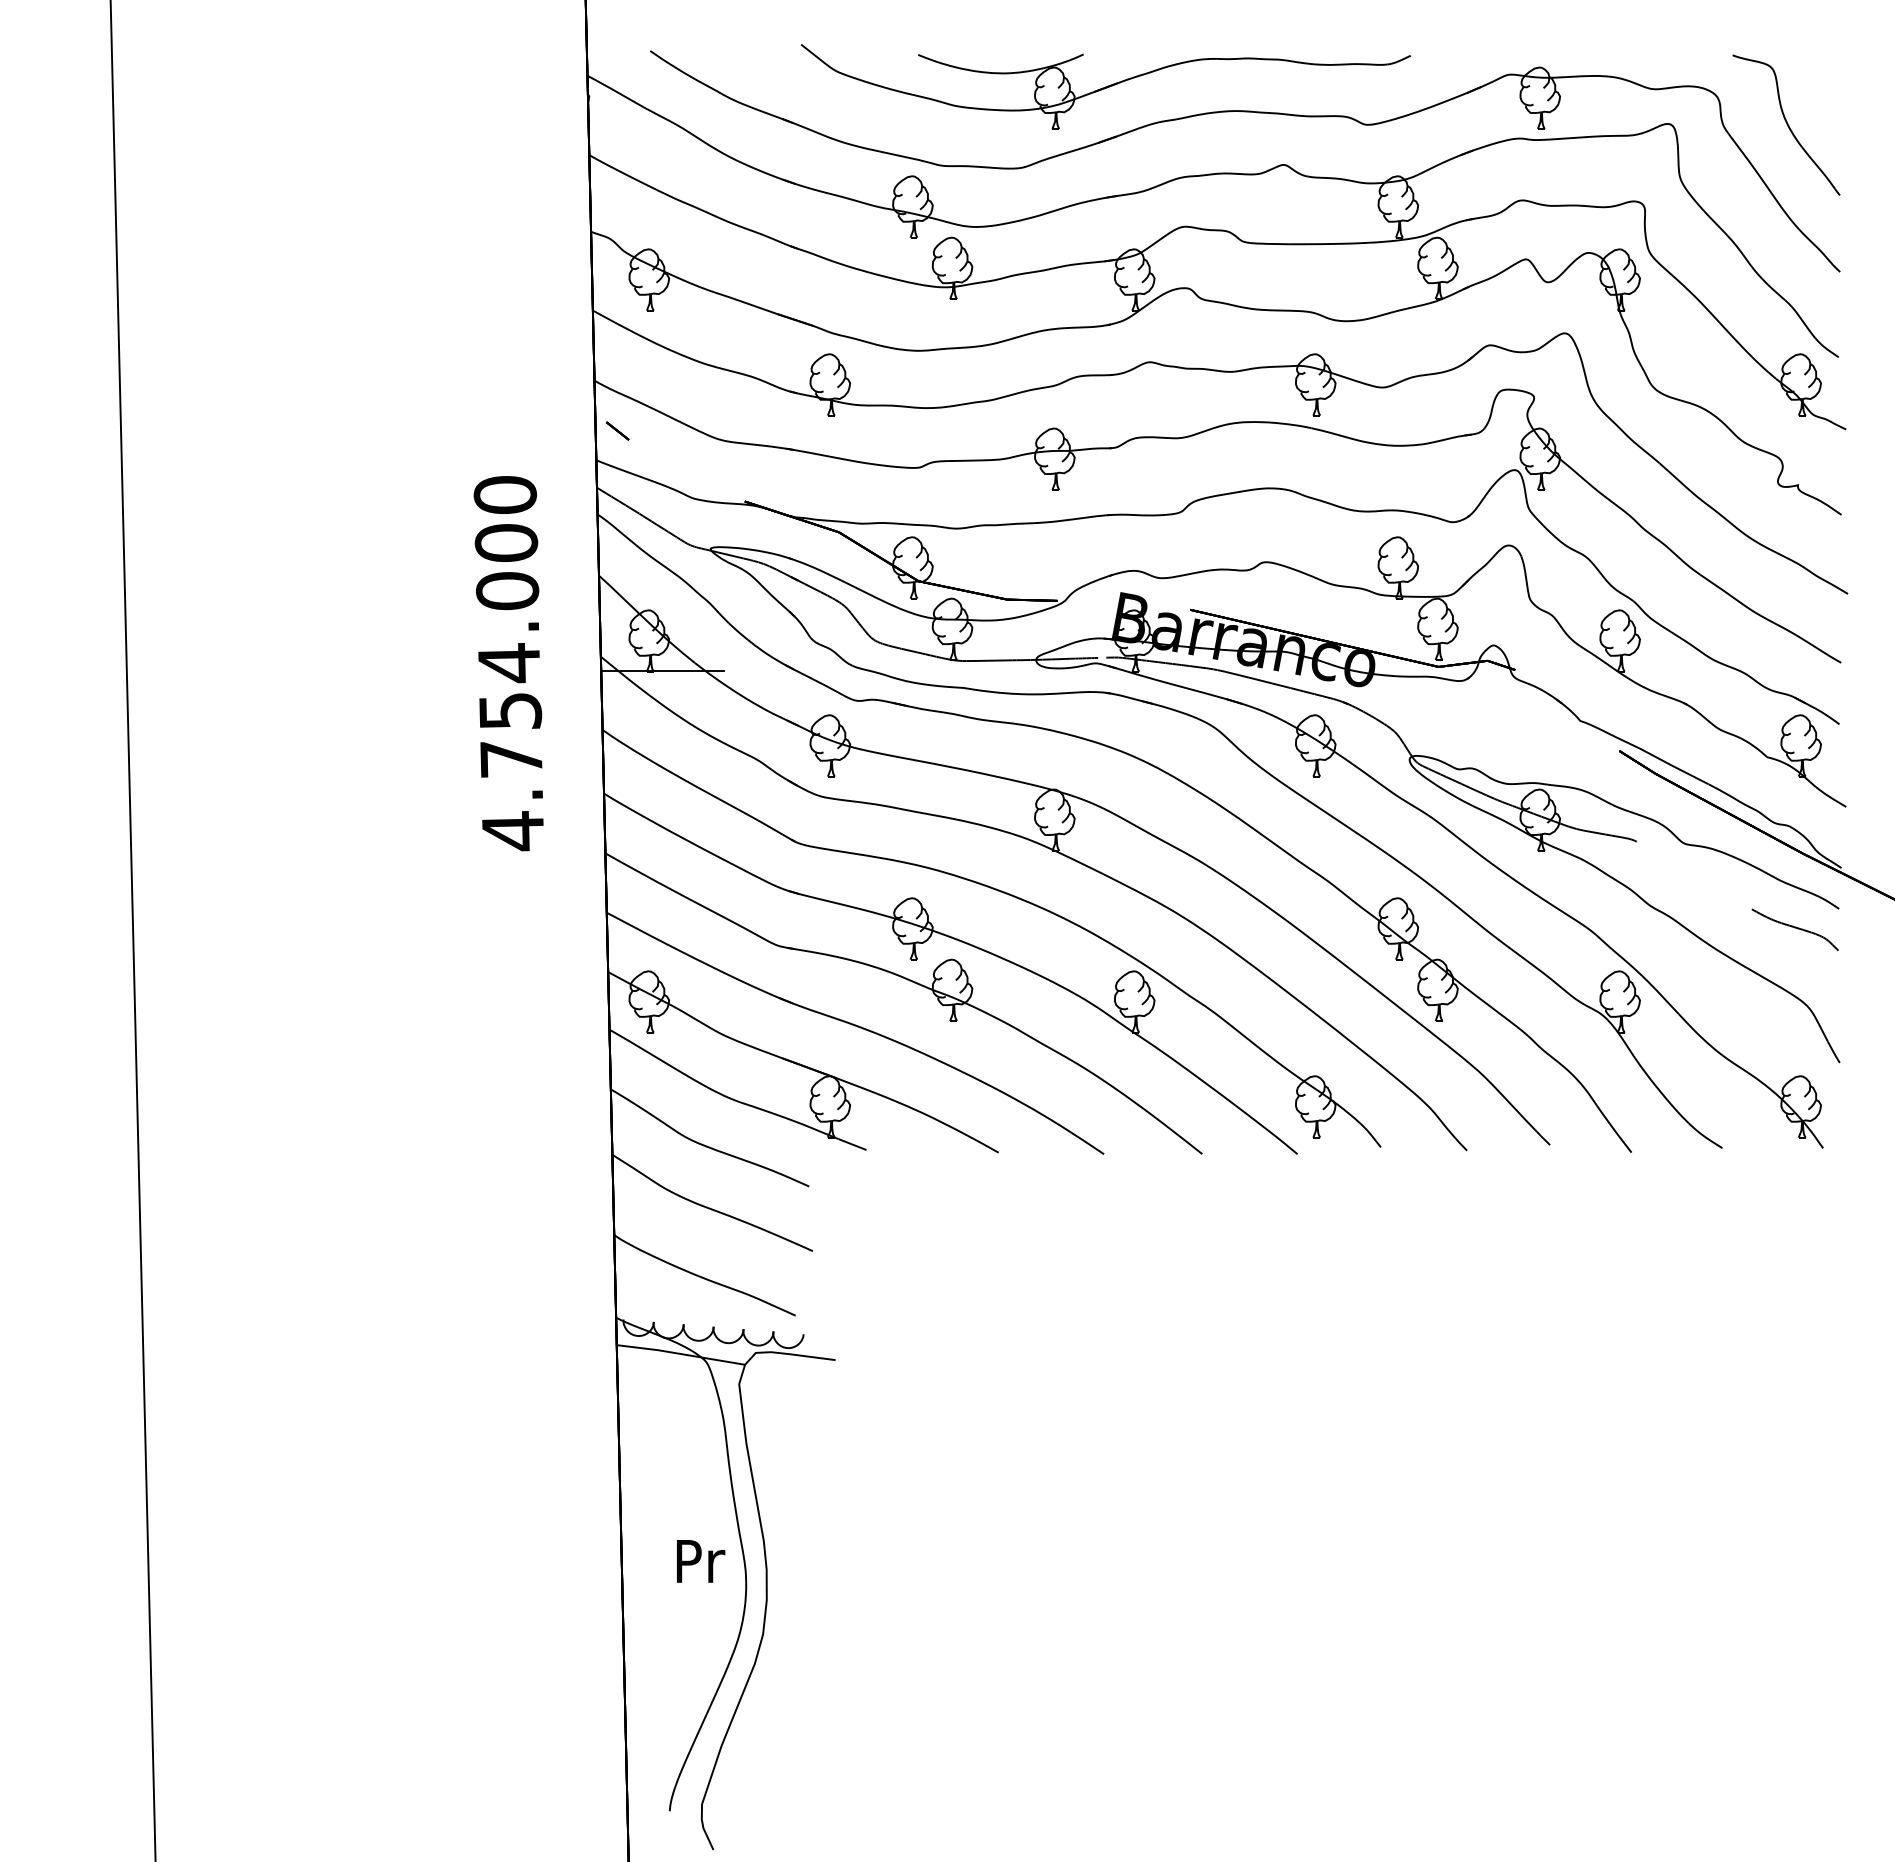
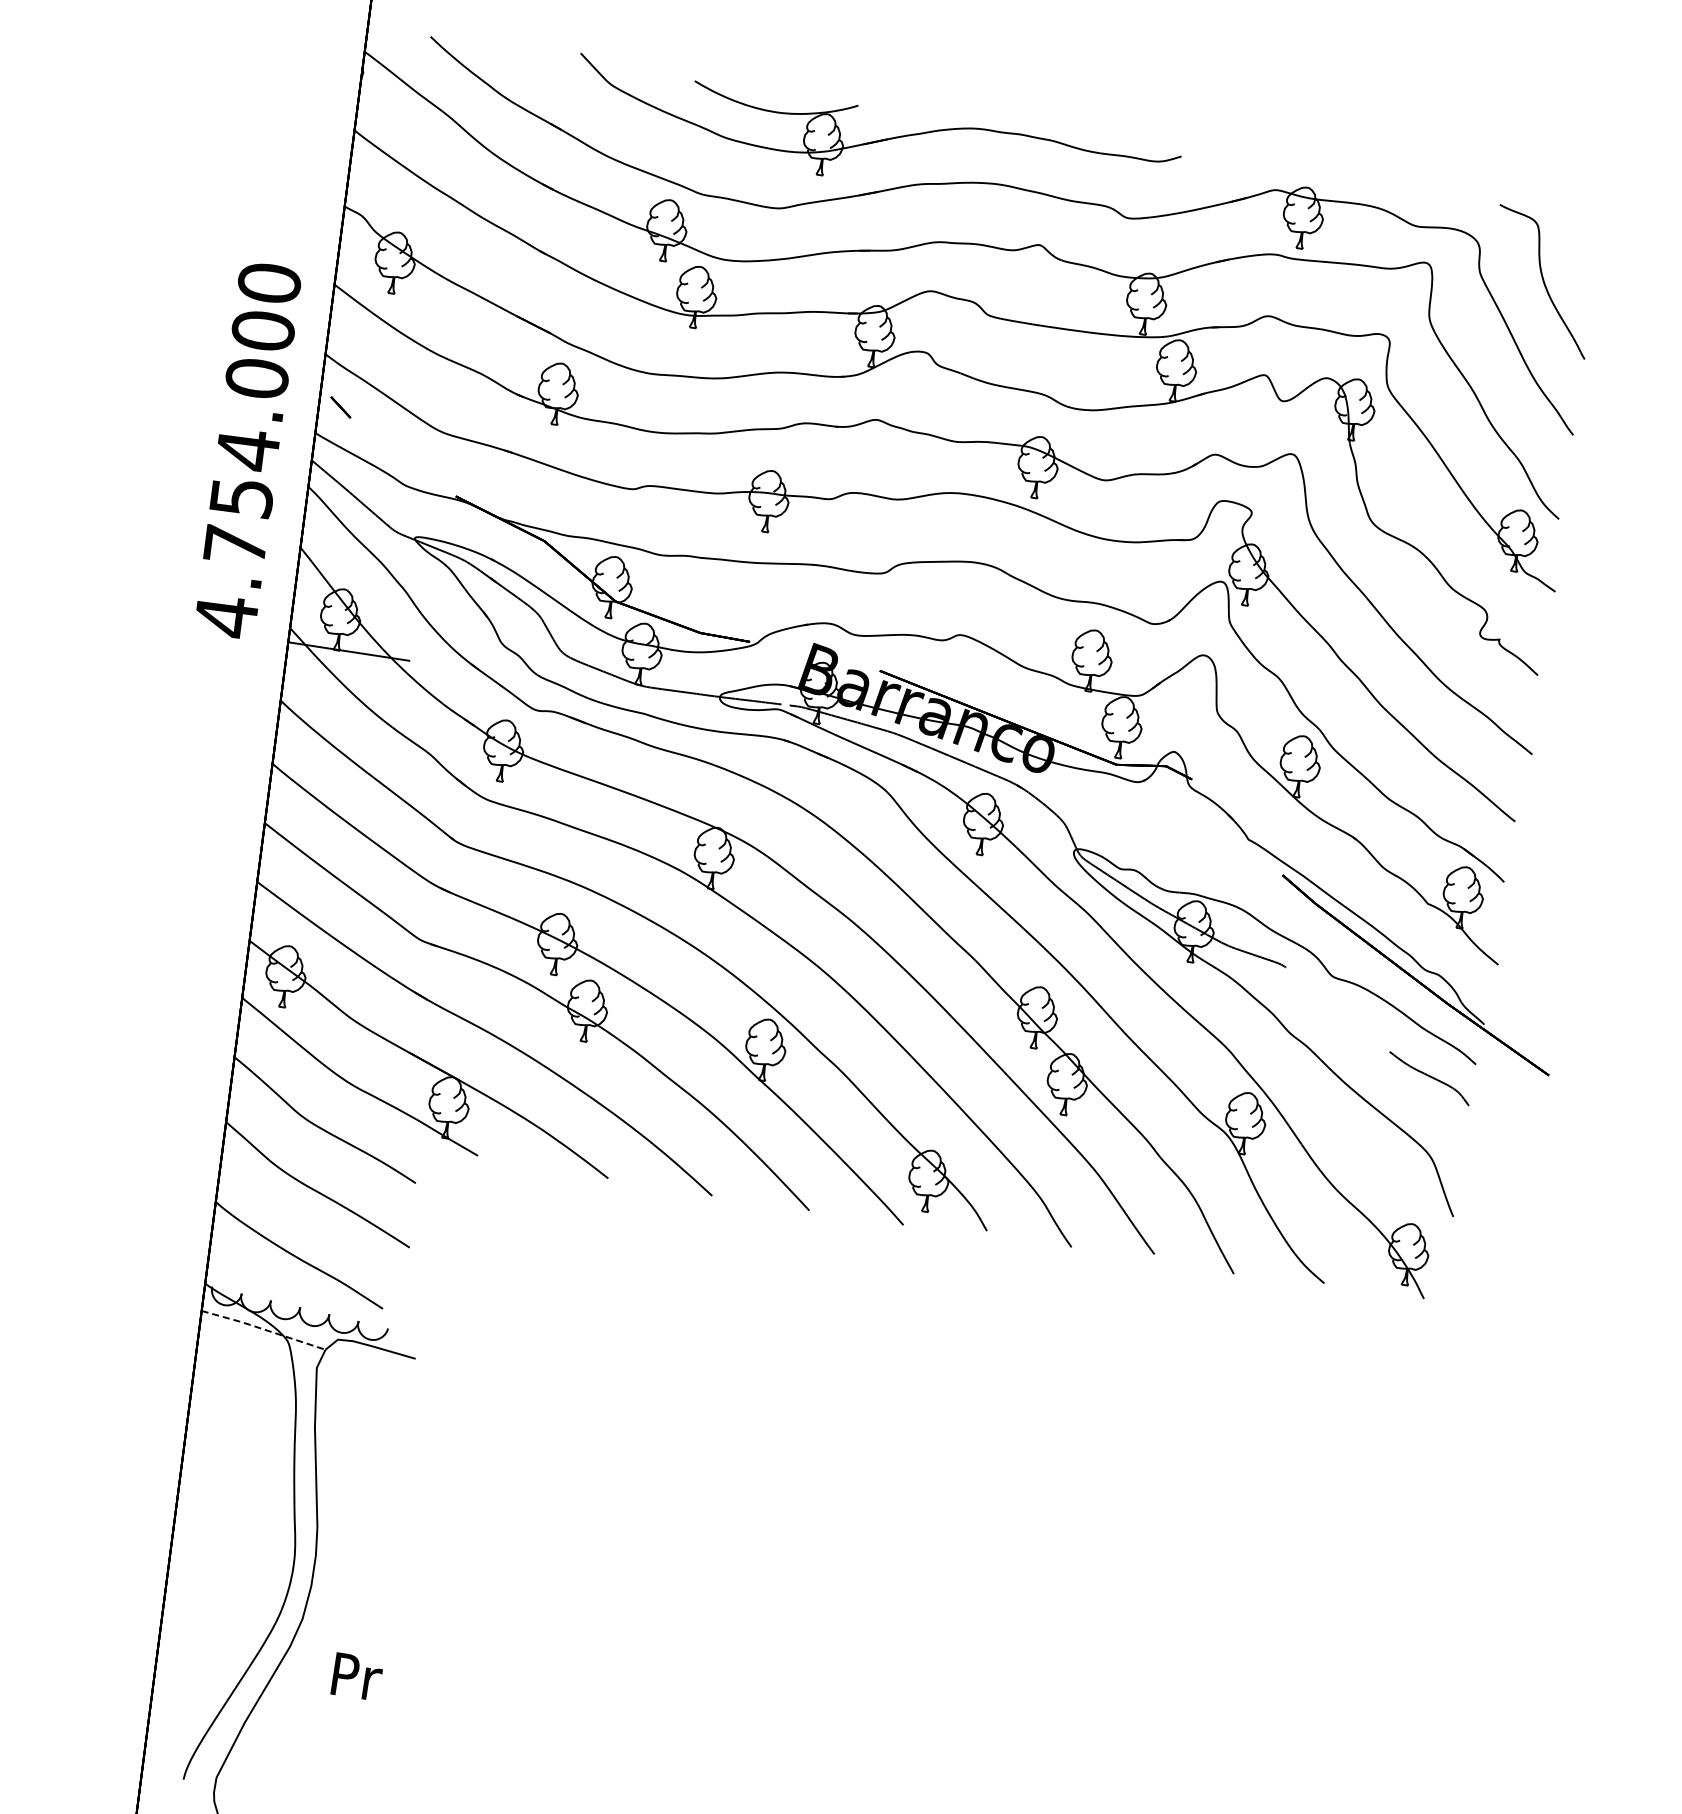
text: (508, 663) -> (247, 450), moved
line: (680, 1354) -> (263, 1329), solid -> dashed
text: (701, 1561) -> (357, 1677), moved

